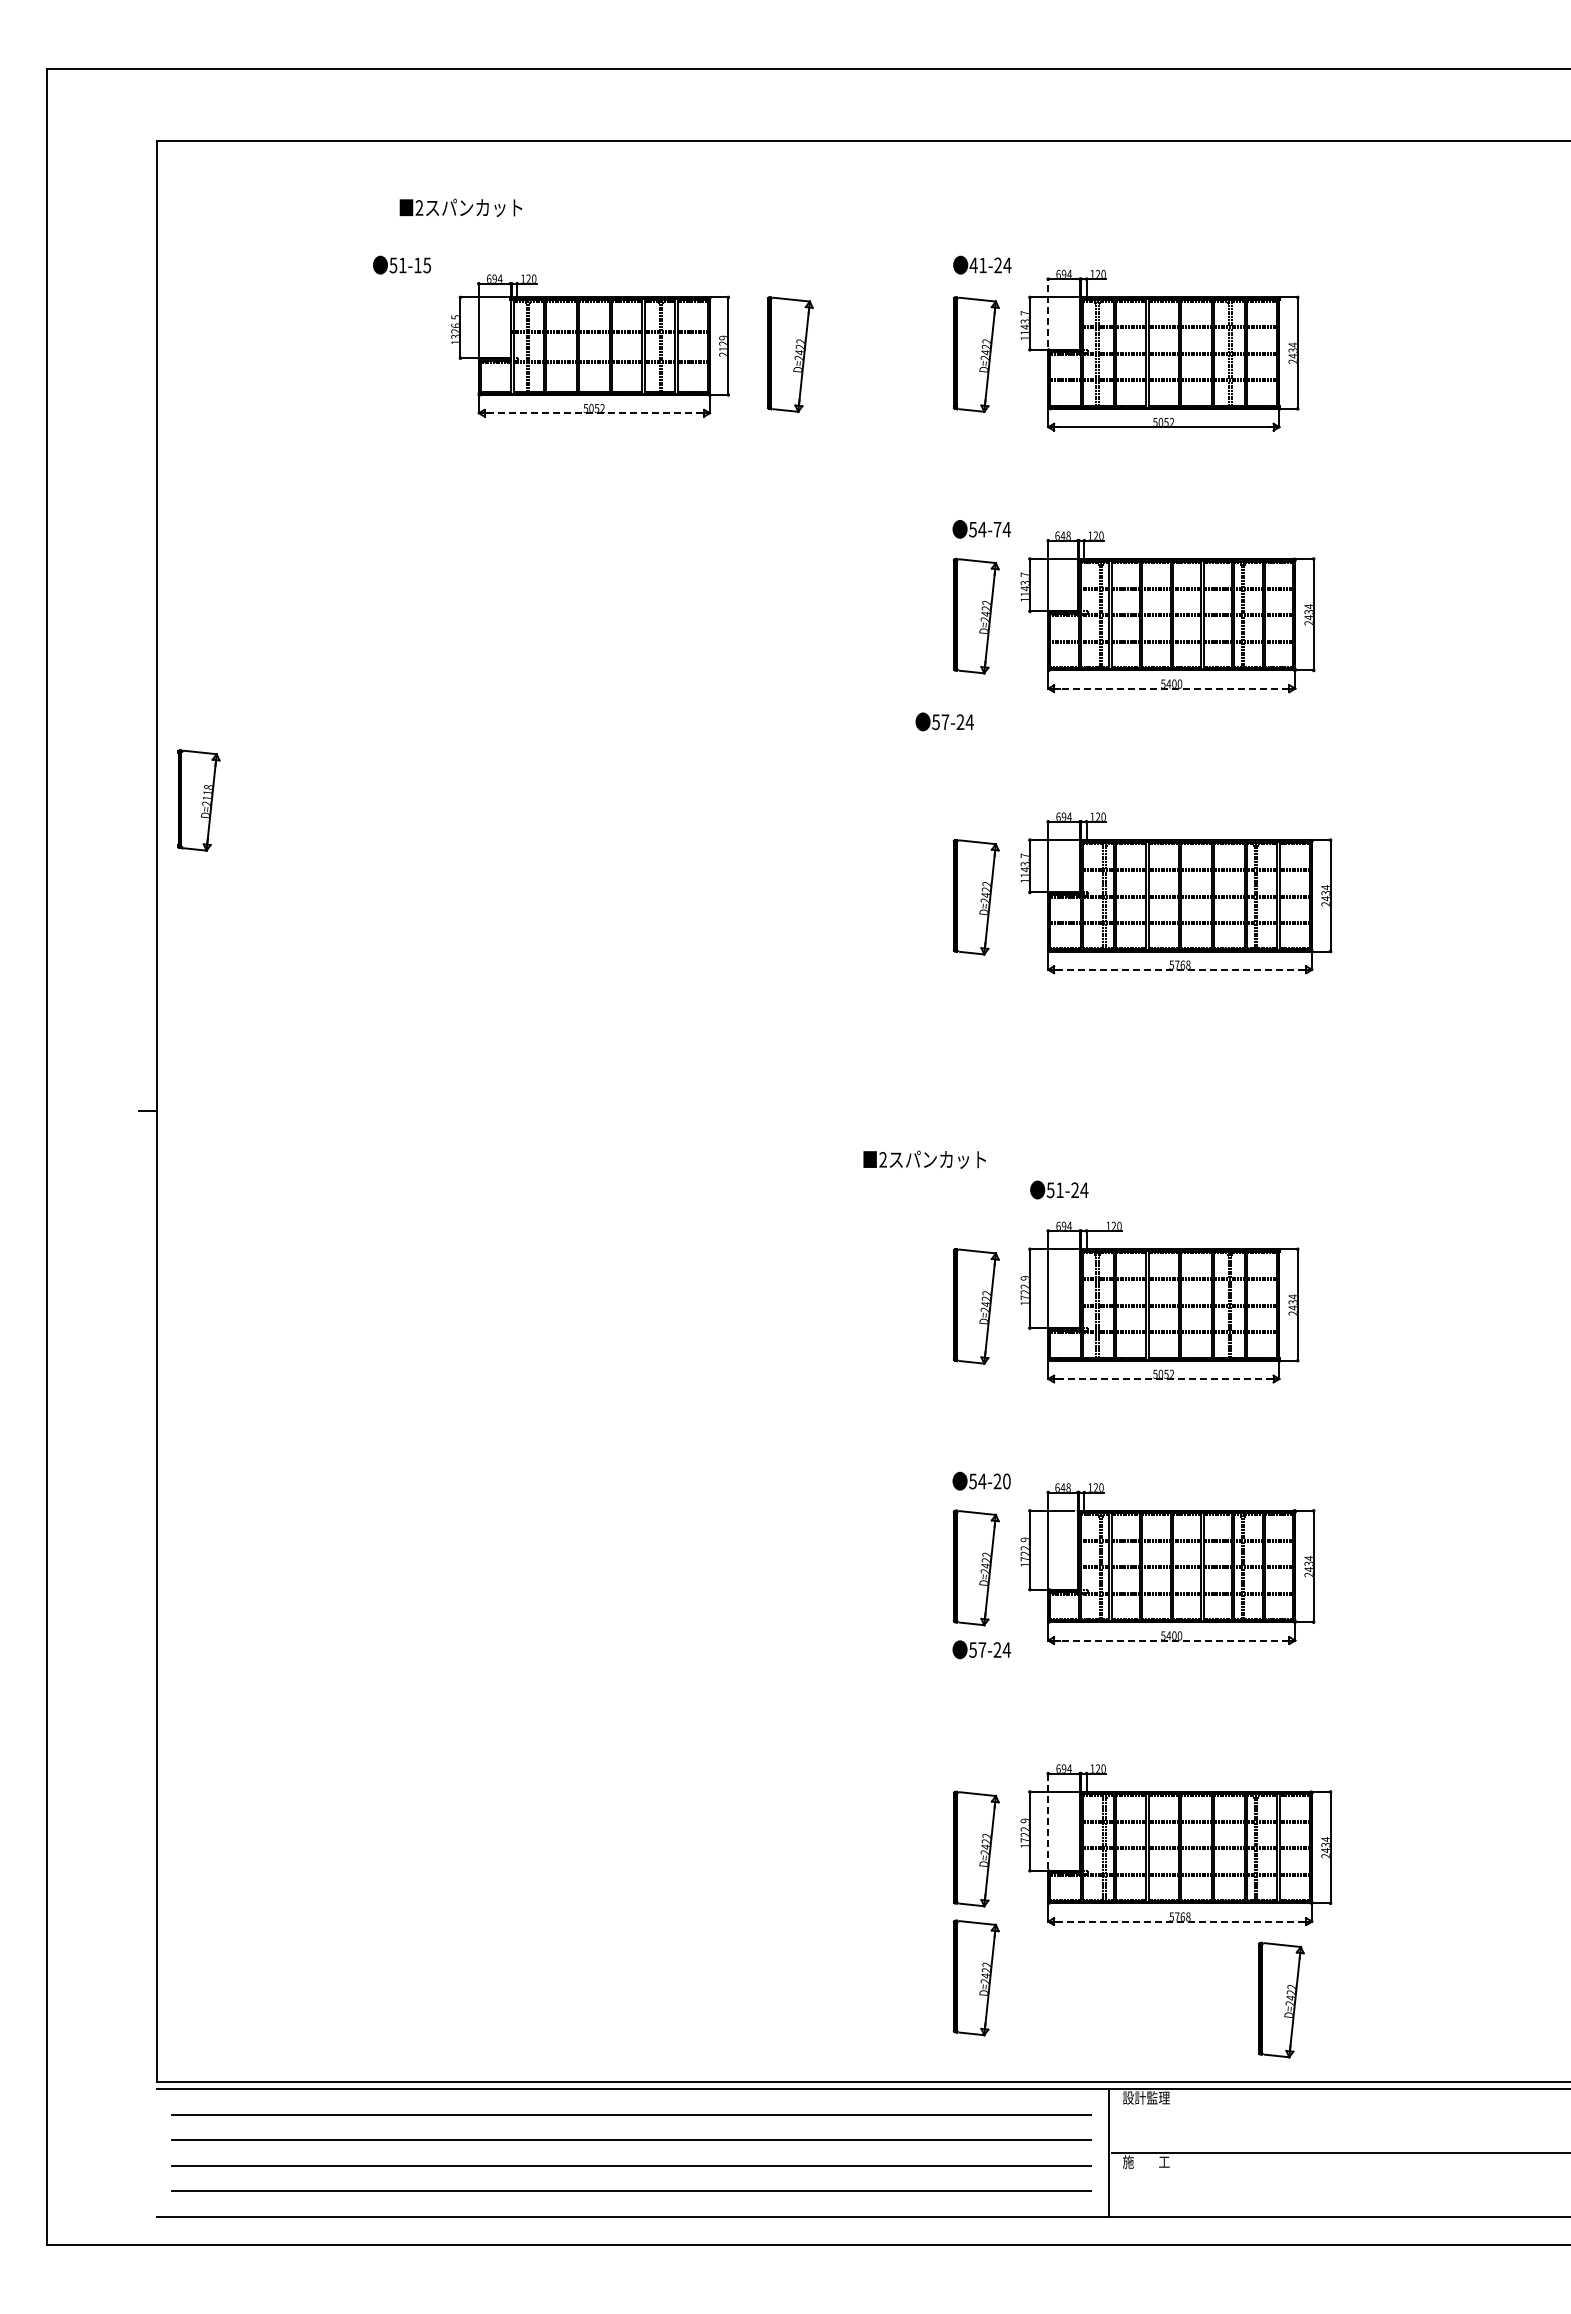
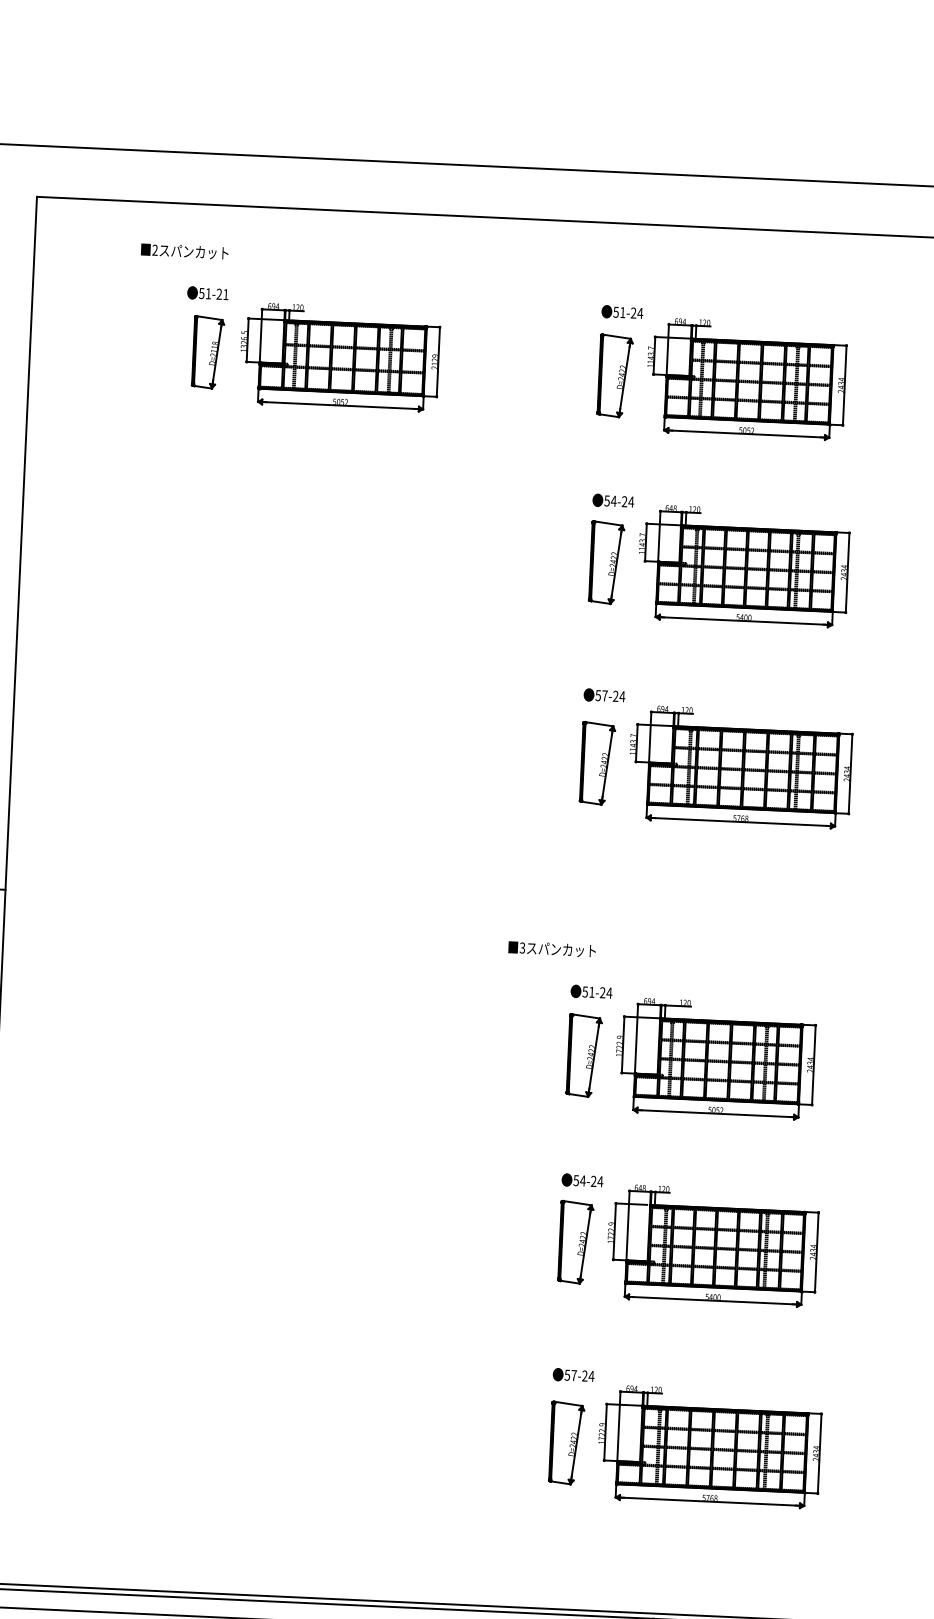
text: (460, 207) -> (184, 251), moved
text: (422, 265) -> (222, 294), 51-15 -> 51-21
text: (973, 265) -> (616, 312), 41-24 -> 51-24
line: (1048, 312) -> (668, 348), dashed -> solid
part: (790, 354) -> (482, 369), removed
line: (594, 413) -> (340, 405), dashed -> solid
text: (997, 529) -> (624, 501), 54-74 -> 54-24
line: (1171, 688) -> (743, 620), dashed -> solid
text: (944, 721) -> (604, 695), moved
part: (198, 800) -> (207, 352), moved
line: (1179, 969) -> (740, 821), dashed -> solid
text: (882, 1160) -> (522, 948), 2 -> 3
text: (1059, 1189) -> (591, 991), moved
line: (1163, 1379) -> (715, 1114), dashed -> solid
text: (1006, 1481) -> (600, 1181), 54-20 -> 54-24
line: (1171, 1640) -> (712, 1300), dashed -> solid
text: (981, 1649) -> (573, 1375), moved
line: (1048, 1821) -> (619, 1425), dashed -> solid
line: (1179, 1921) -> (709, 1501), dashed -> solid
part: (975, 1977) -> (561, 1534), removed
part: (1281, 1999) -> (779, 1560), removed

